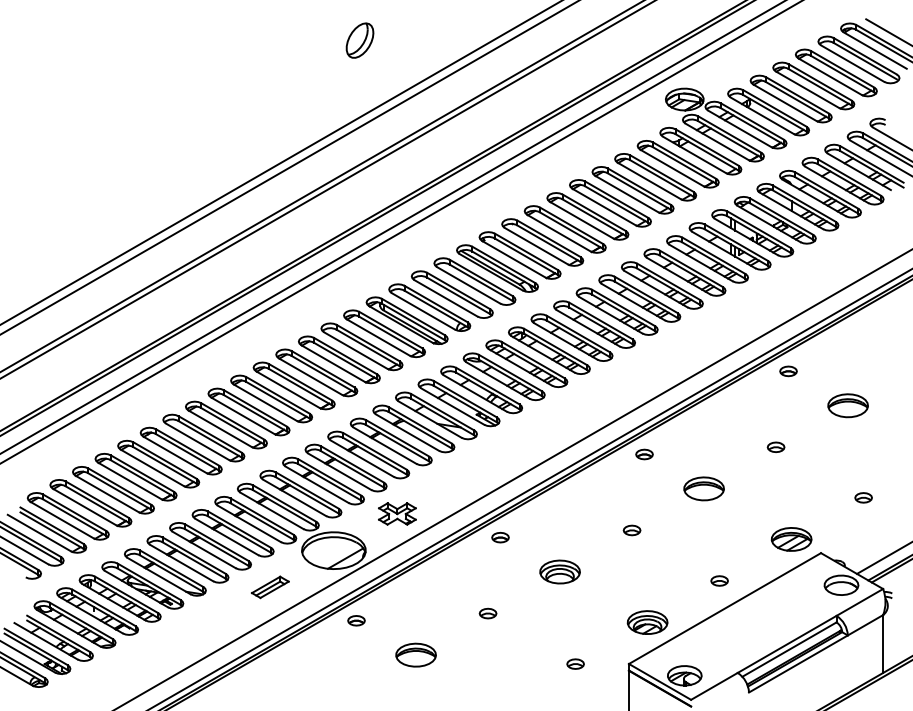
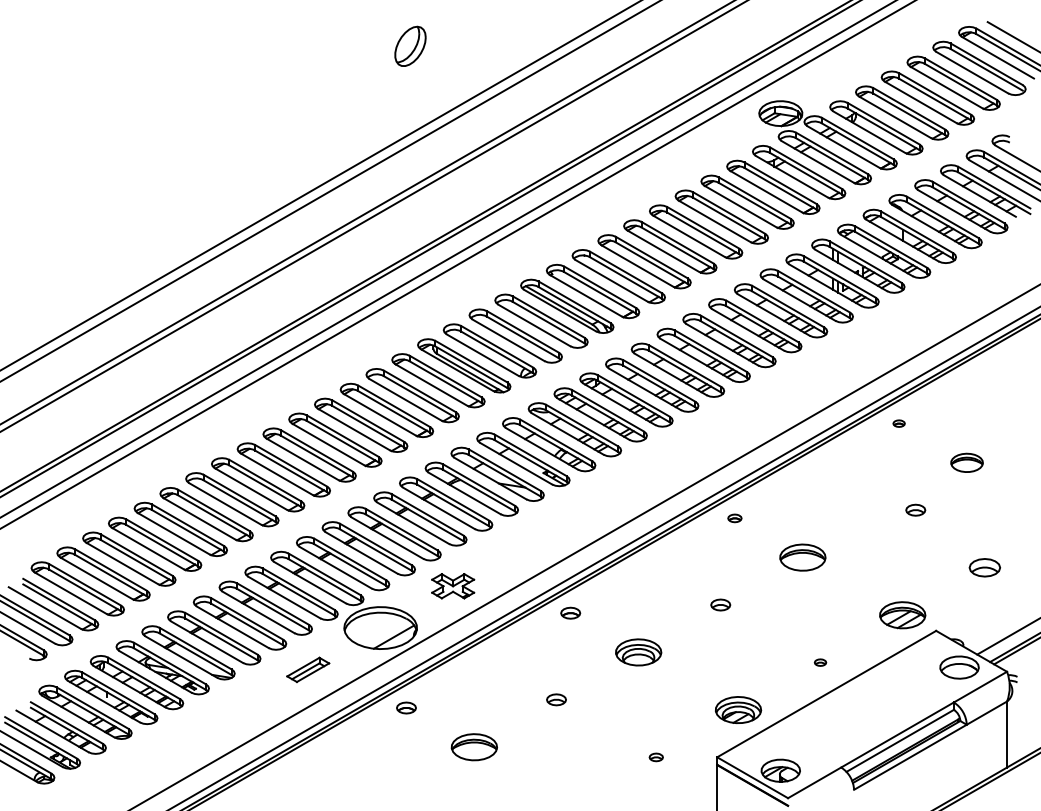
part: (788, 371) -> (899, 423), size x0.6
part: (847, 405) -> (966, 462), size x0.7
part: (775, 446) -> (915, 509), moved
part: (644, 454) -> (734, 518), size x0.7
part: (863, 497) -> (984, 567), size x1.6
part: (719, 580) -> (820, 662), size x0.6
part: (575, 663) -> (656, 756), size x0.7

